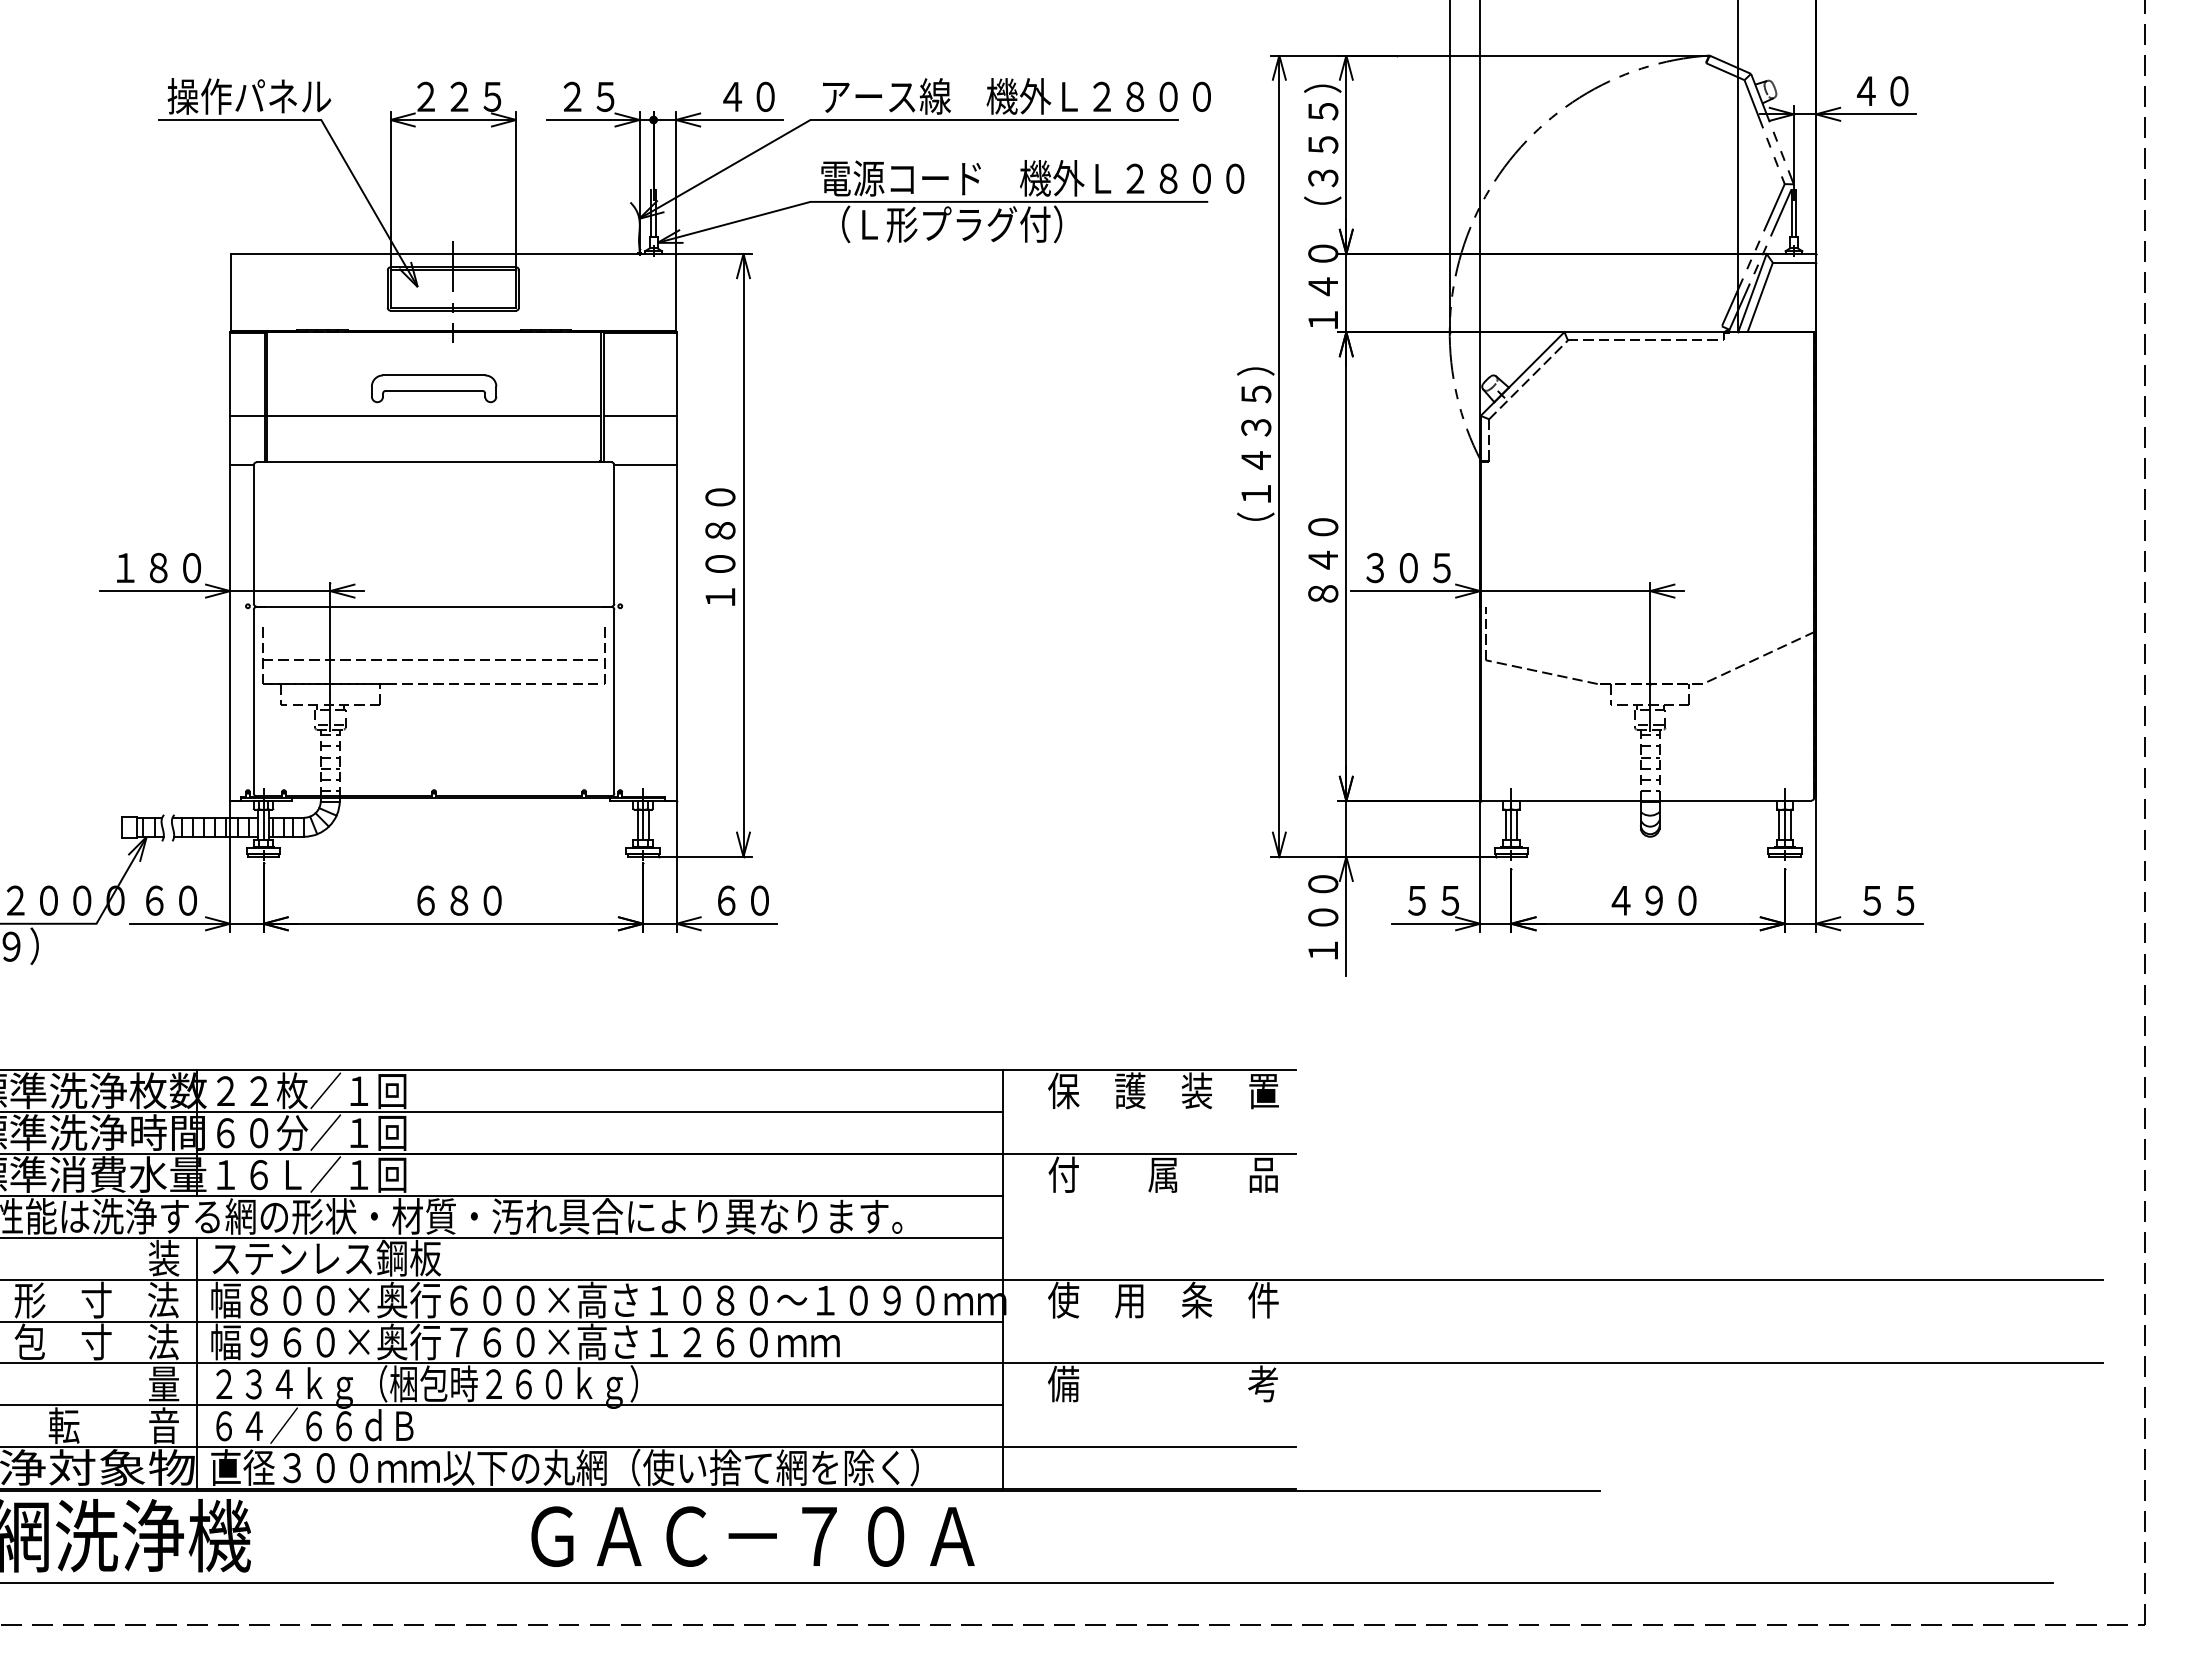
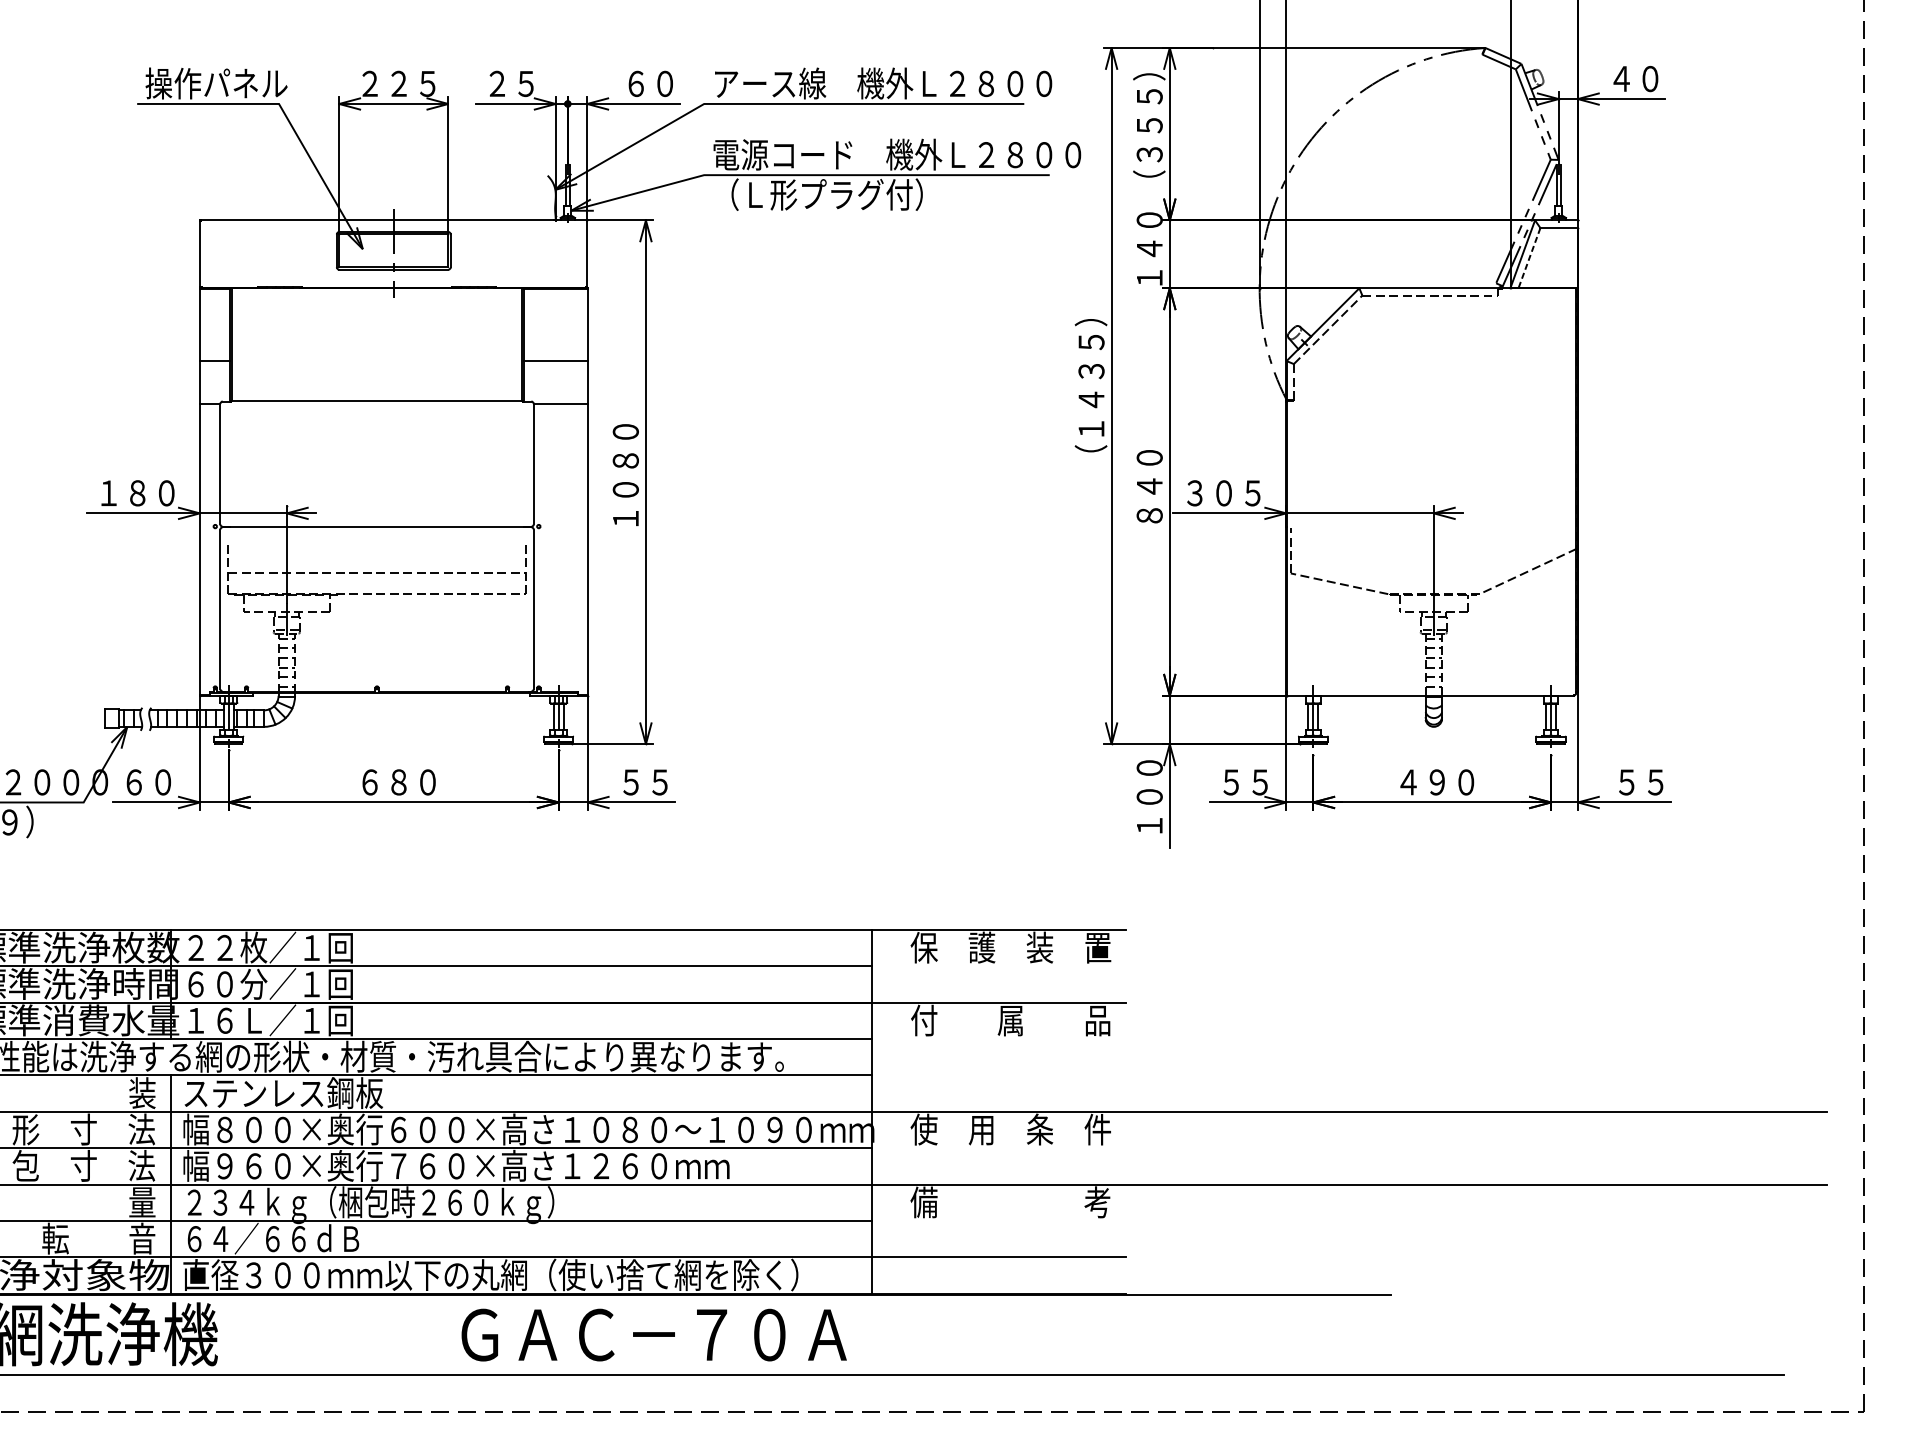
text: (732, 96) -> (636, 83), ４０ -> ６０
line: (1760, 297) -> (1529, 258), solid -> dashed
part: (434, 388) -> (377, 337), removed
line: (434, 415) -> (377, 360), removed
text: (742, 900) -> (645, 782), ６０ -> ５５

